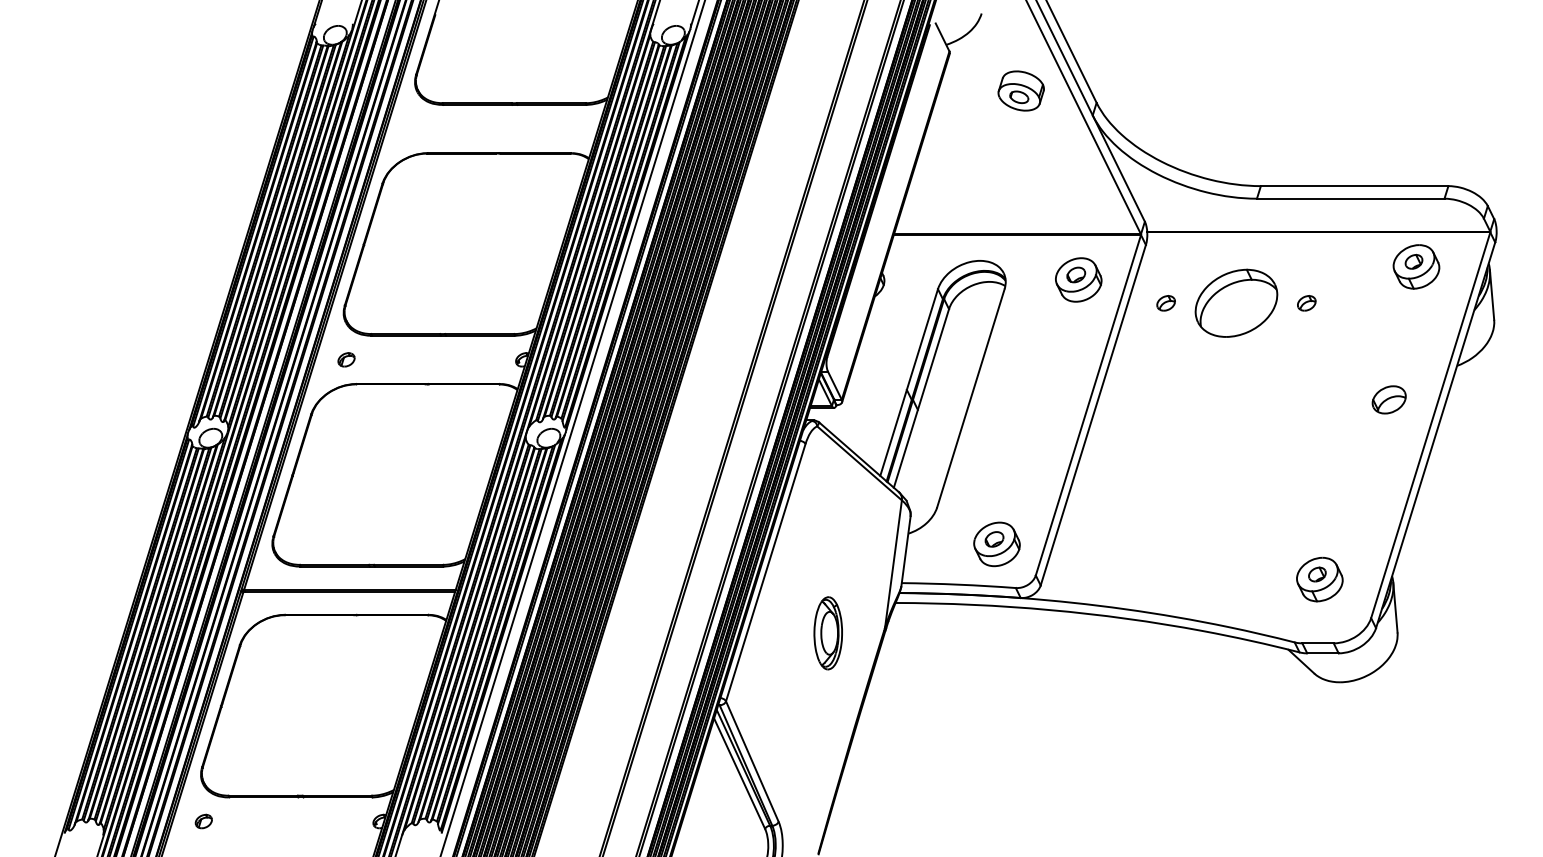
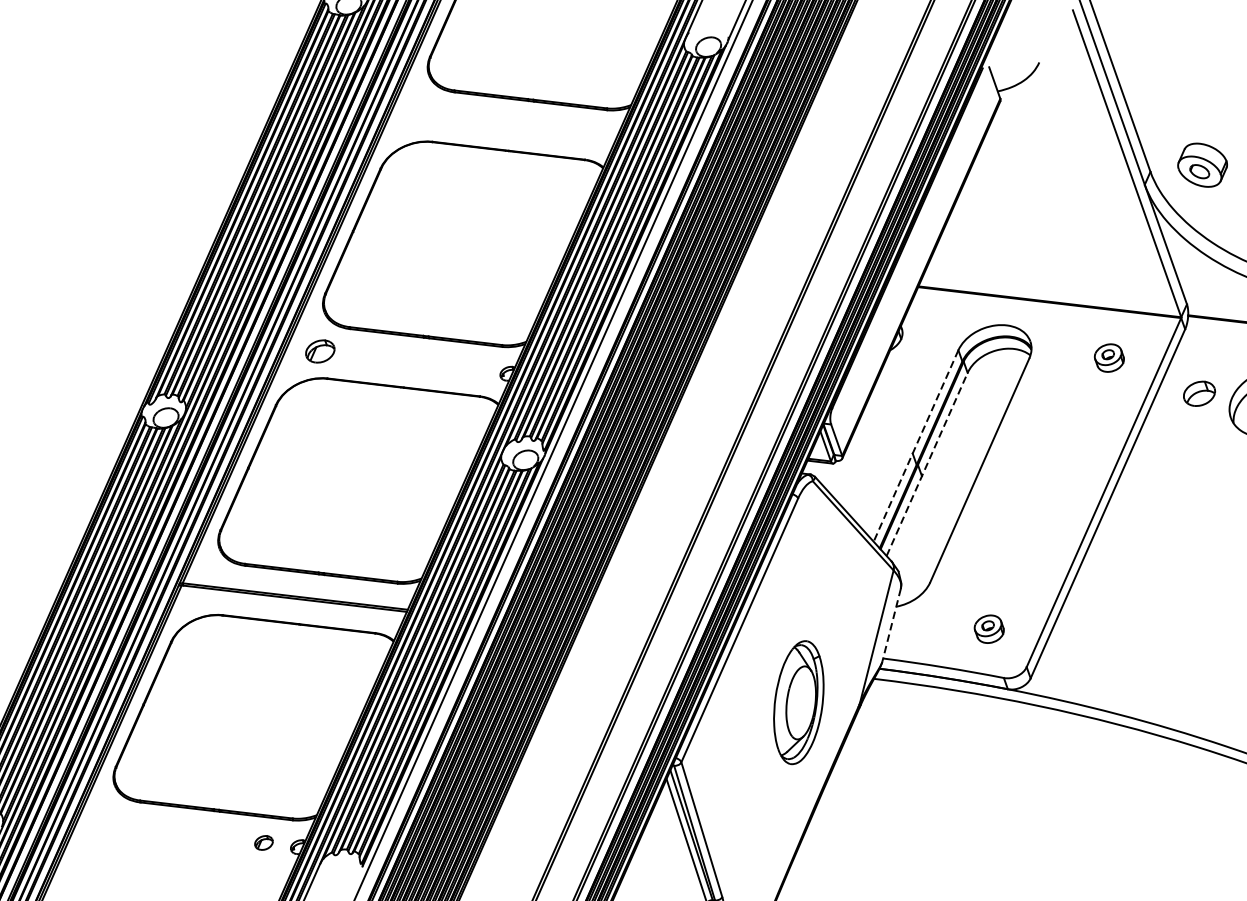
part: (1020, 90) -> (1201, 164), moved
part: (1078, 279) -> (1109, 357), size x0.6
part: (1165, 303) -> (1198, 393), size x1.6
part: (346, 359) -> (320, 351), size x1.6
line: (909, 382) -> (916, 446), solid -> dashed
line: (921, 397) -> (927, 463), solid -> dashed
part: (996, 544) -> (988, 629), size x0.6
line: (905, 551) -> (891, 625), solid -> dashed
part: (827, 633) -> (797, 702), size x1.6
part: (203, 821) -> (263, 842), moved

